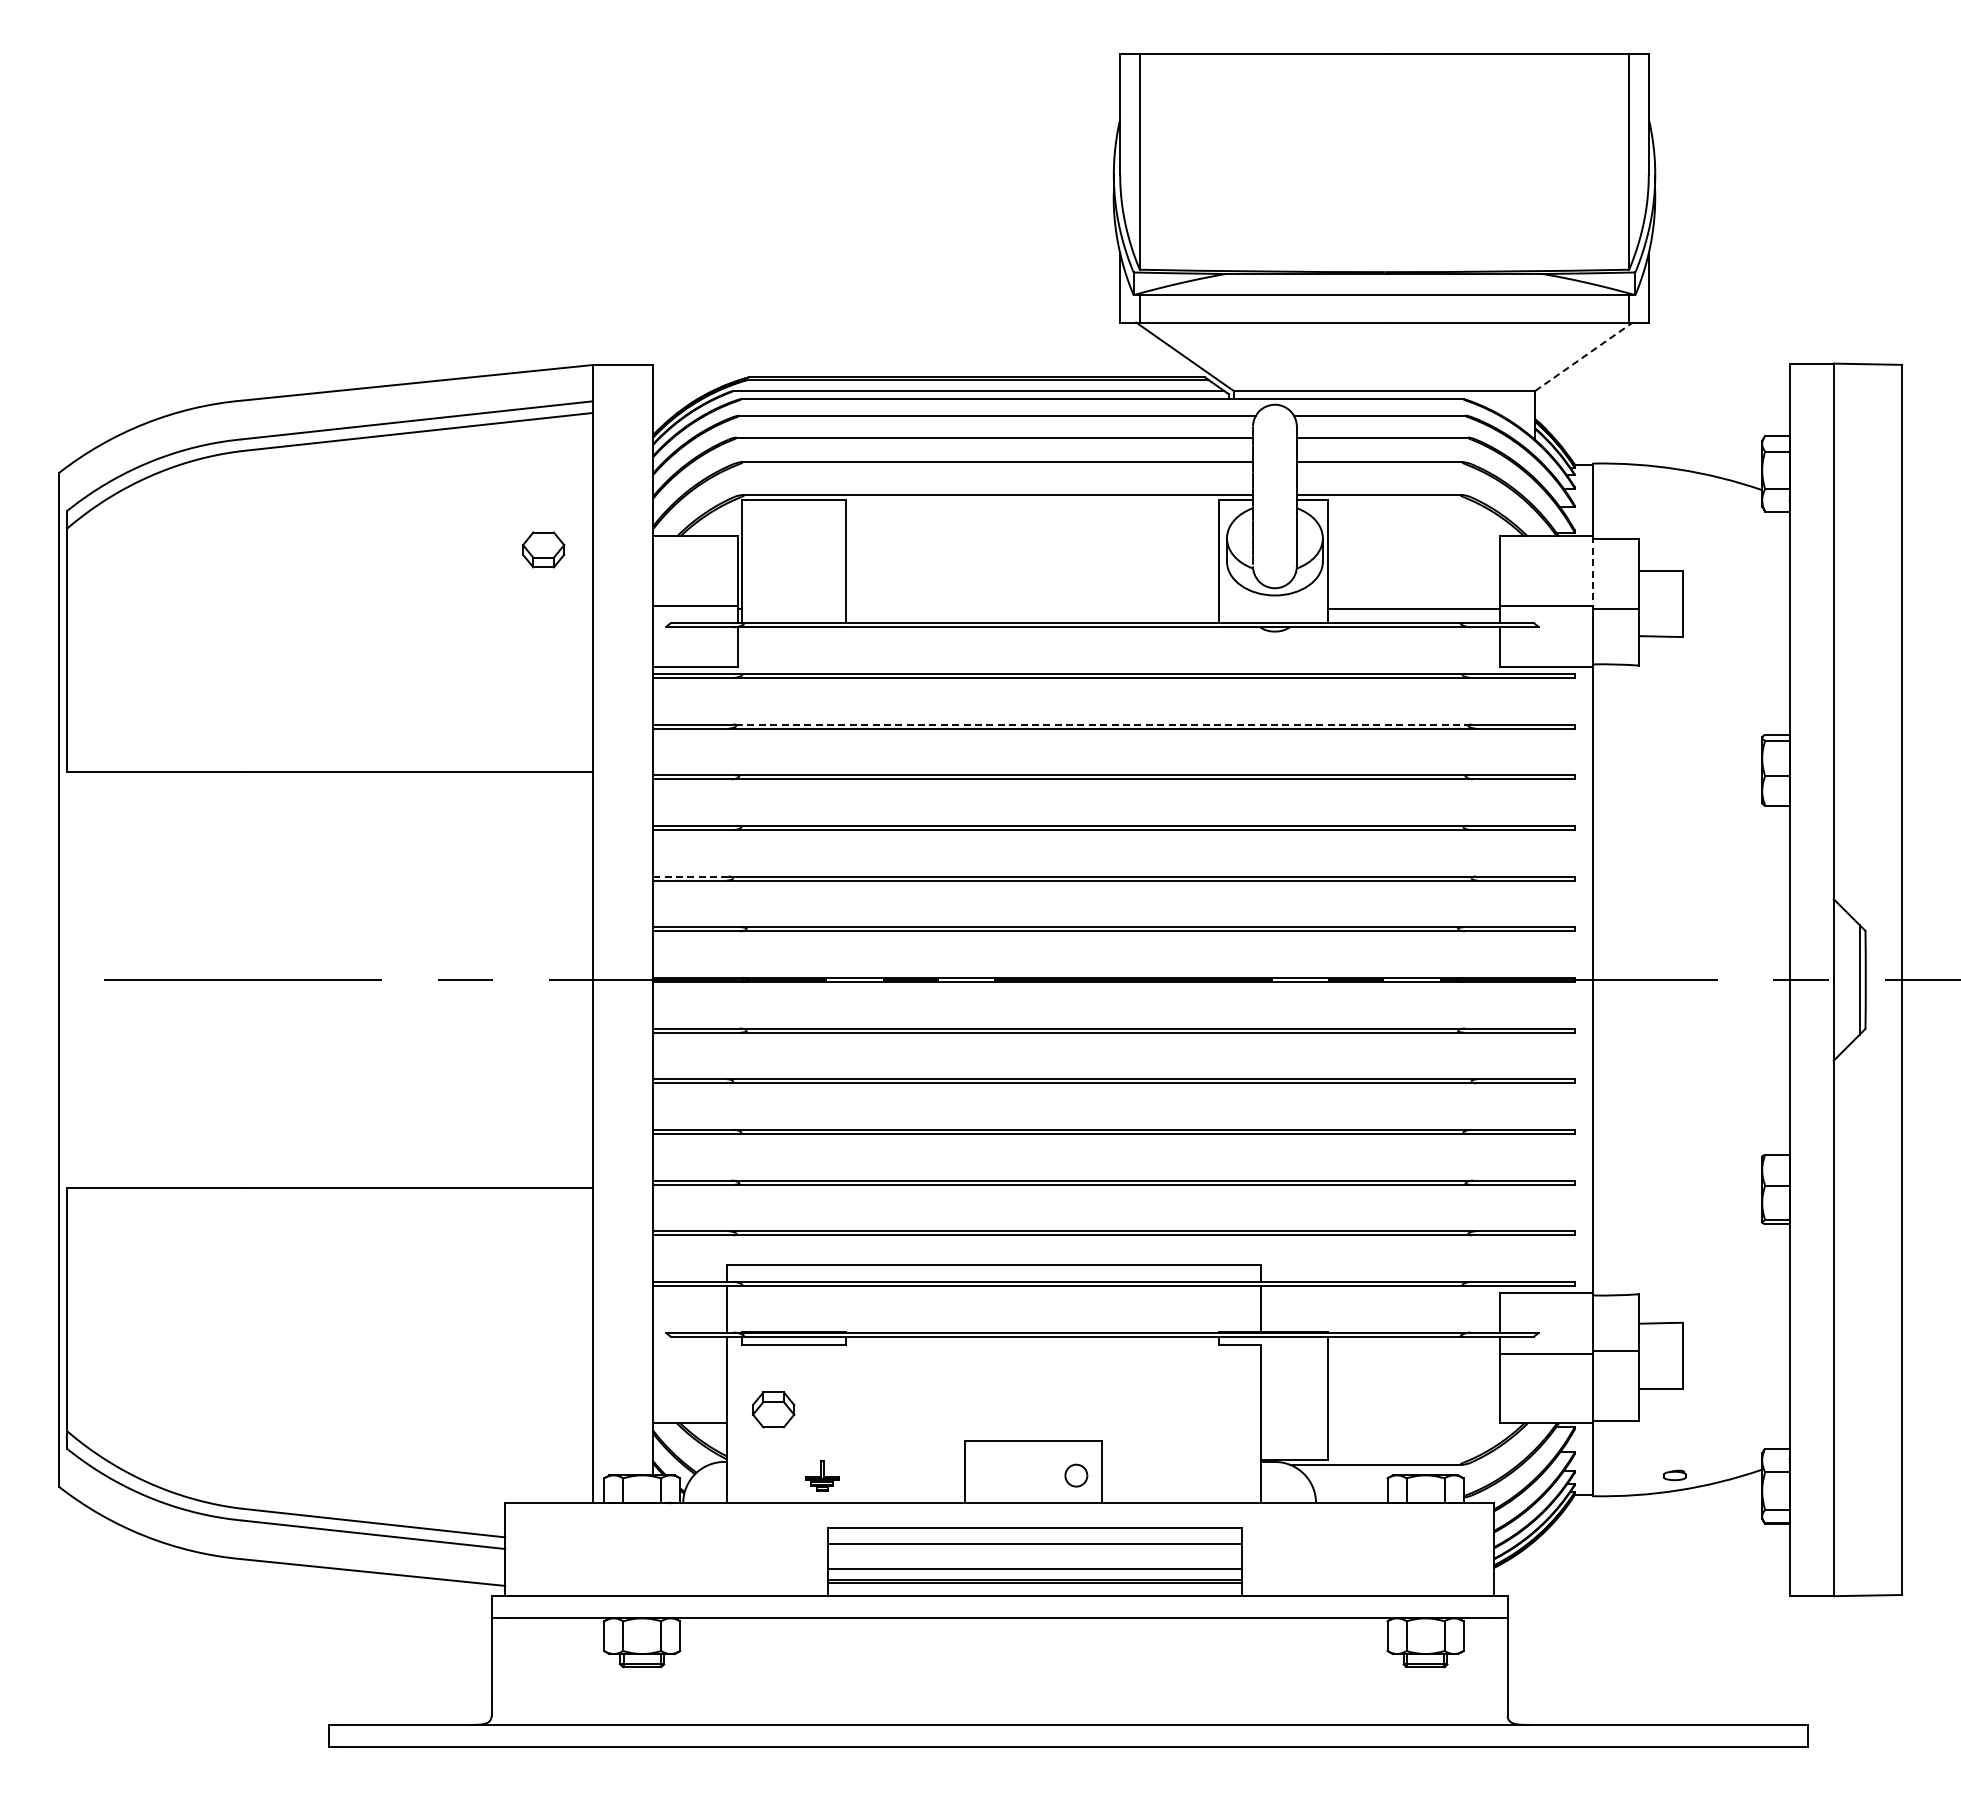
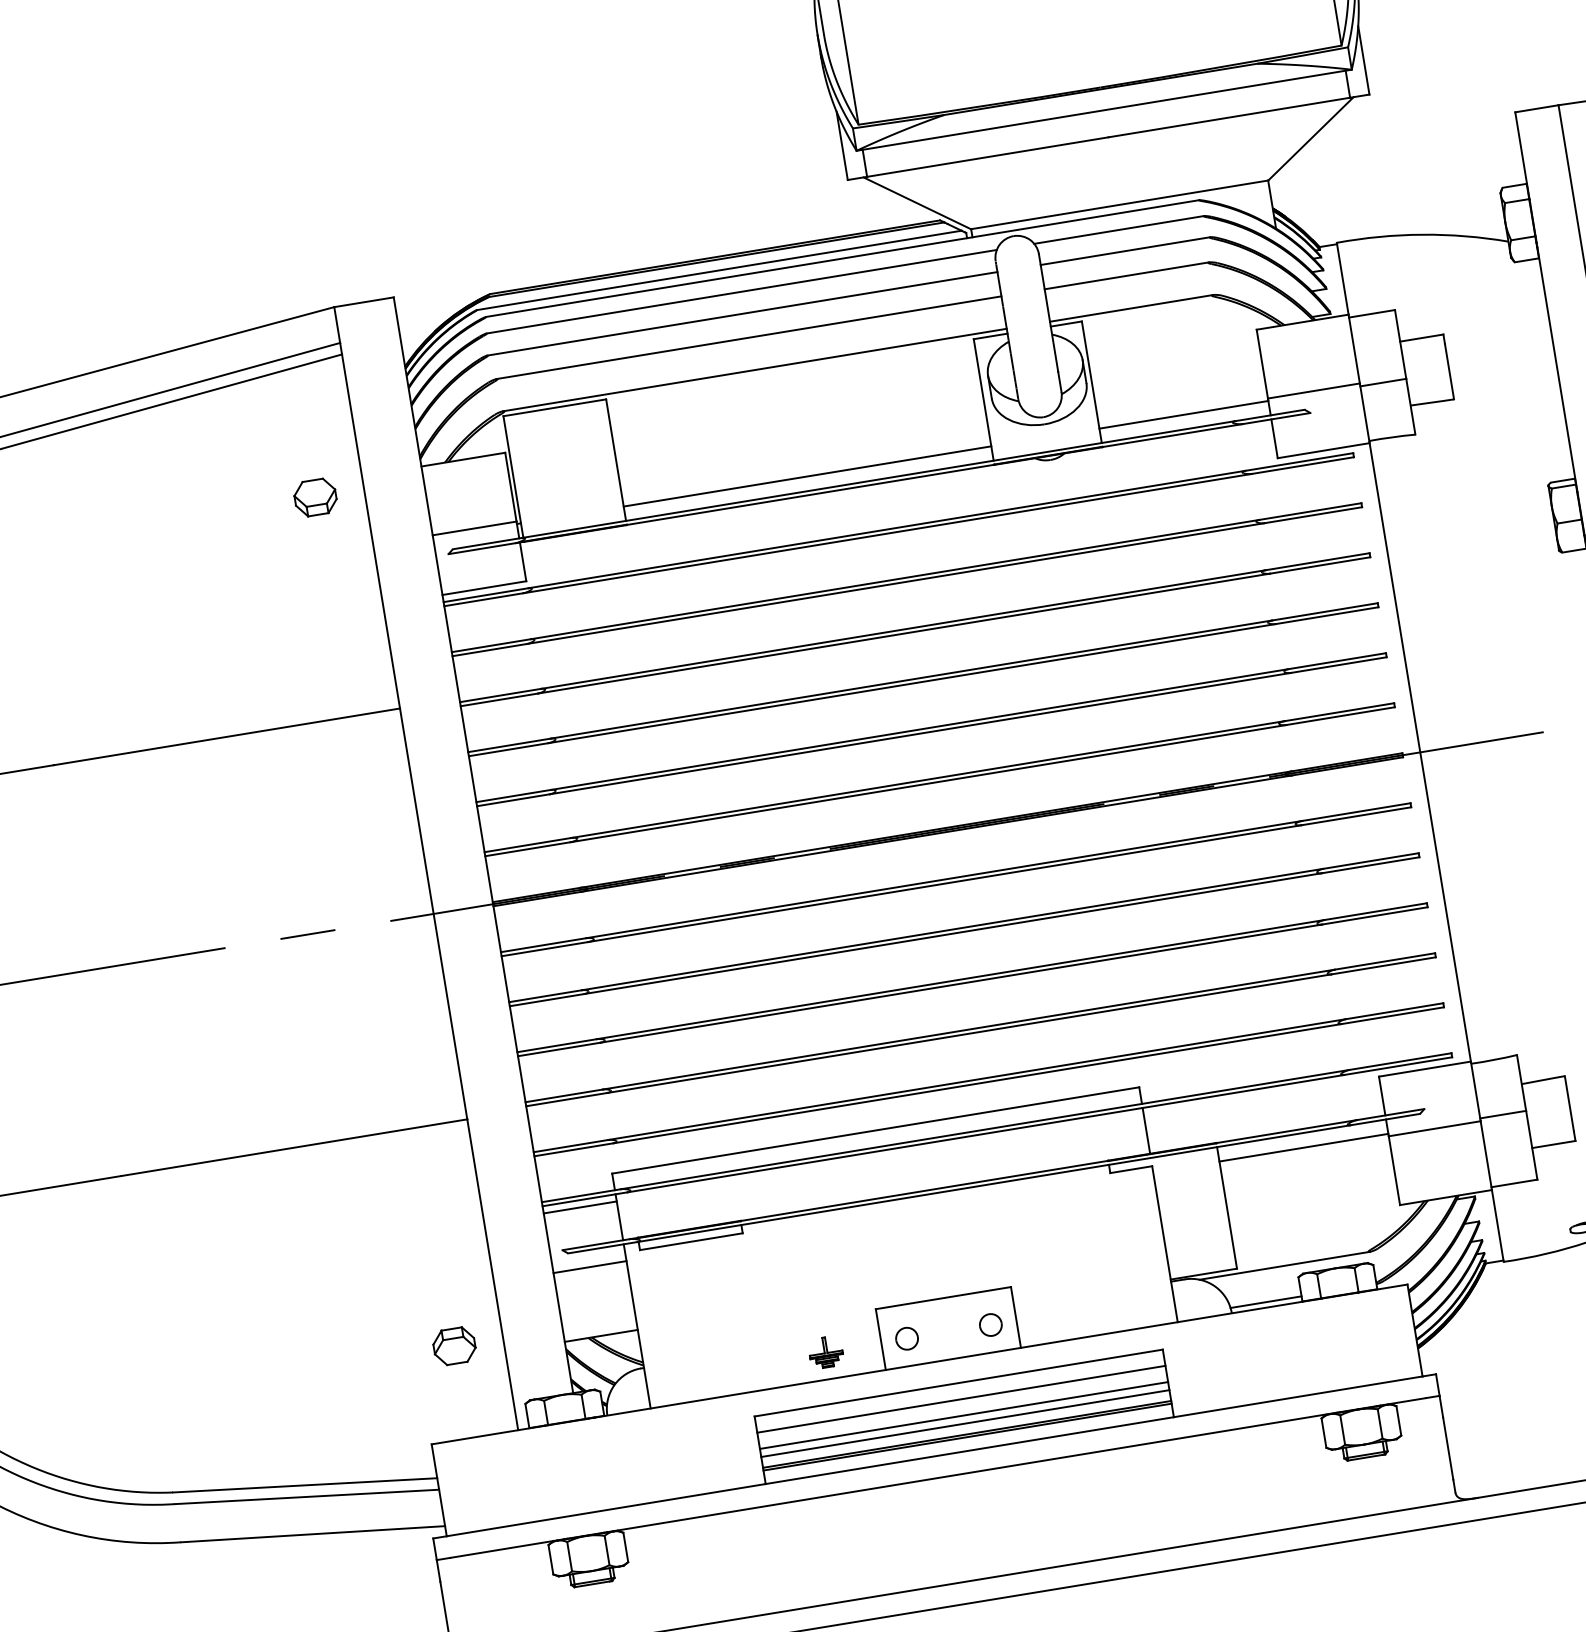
line: (1583, 356) -> (1310, 138), dashed -> solid
line: (1592, 571) -> (1354, 349), dashed -> solid
line: (1032, 608) -> (807, 476), added
line: (1101, 724) -> (894, 579), dashed -> solid
line: (690, 876) -> (513, 796), dashed -> solid
line: (690, 1293) -> (580, 1207), added
line: (1413, 1351) -> (1303, 1148), added
line: (690, 1353) -> (590, 1266), added
part: (773, 1409) -> (454, 1345), moved
part: (822, 1475) -> (826, 1351), moved
part: (991, 1475) -> (907, 1338), added
line: (1351, 1497) -> (1265, 1302), added
line: (1035, 1560) -> (964, 1415), added

